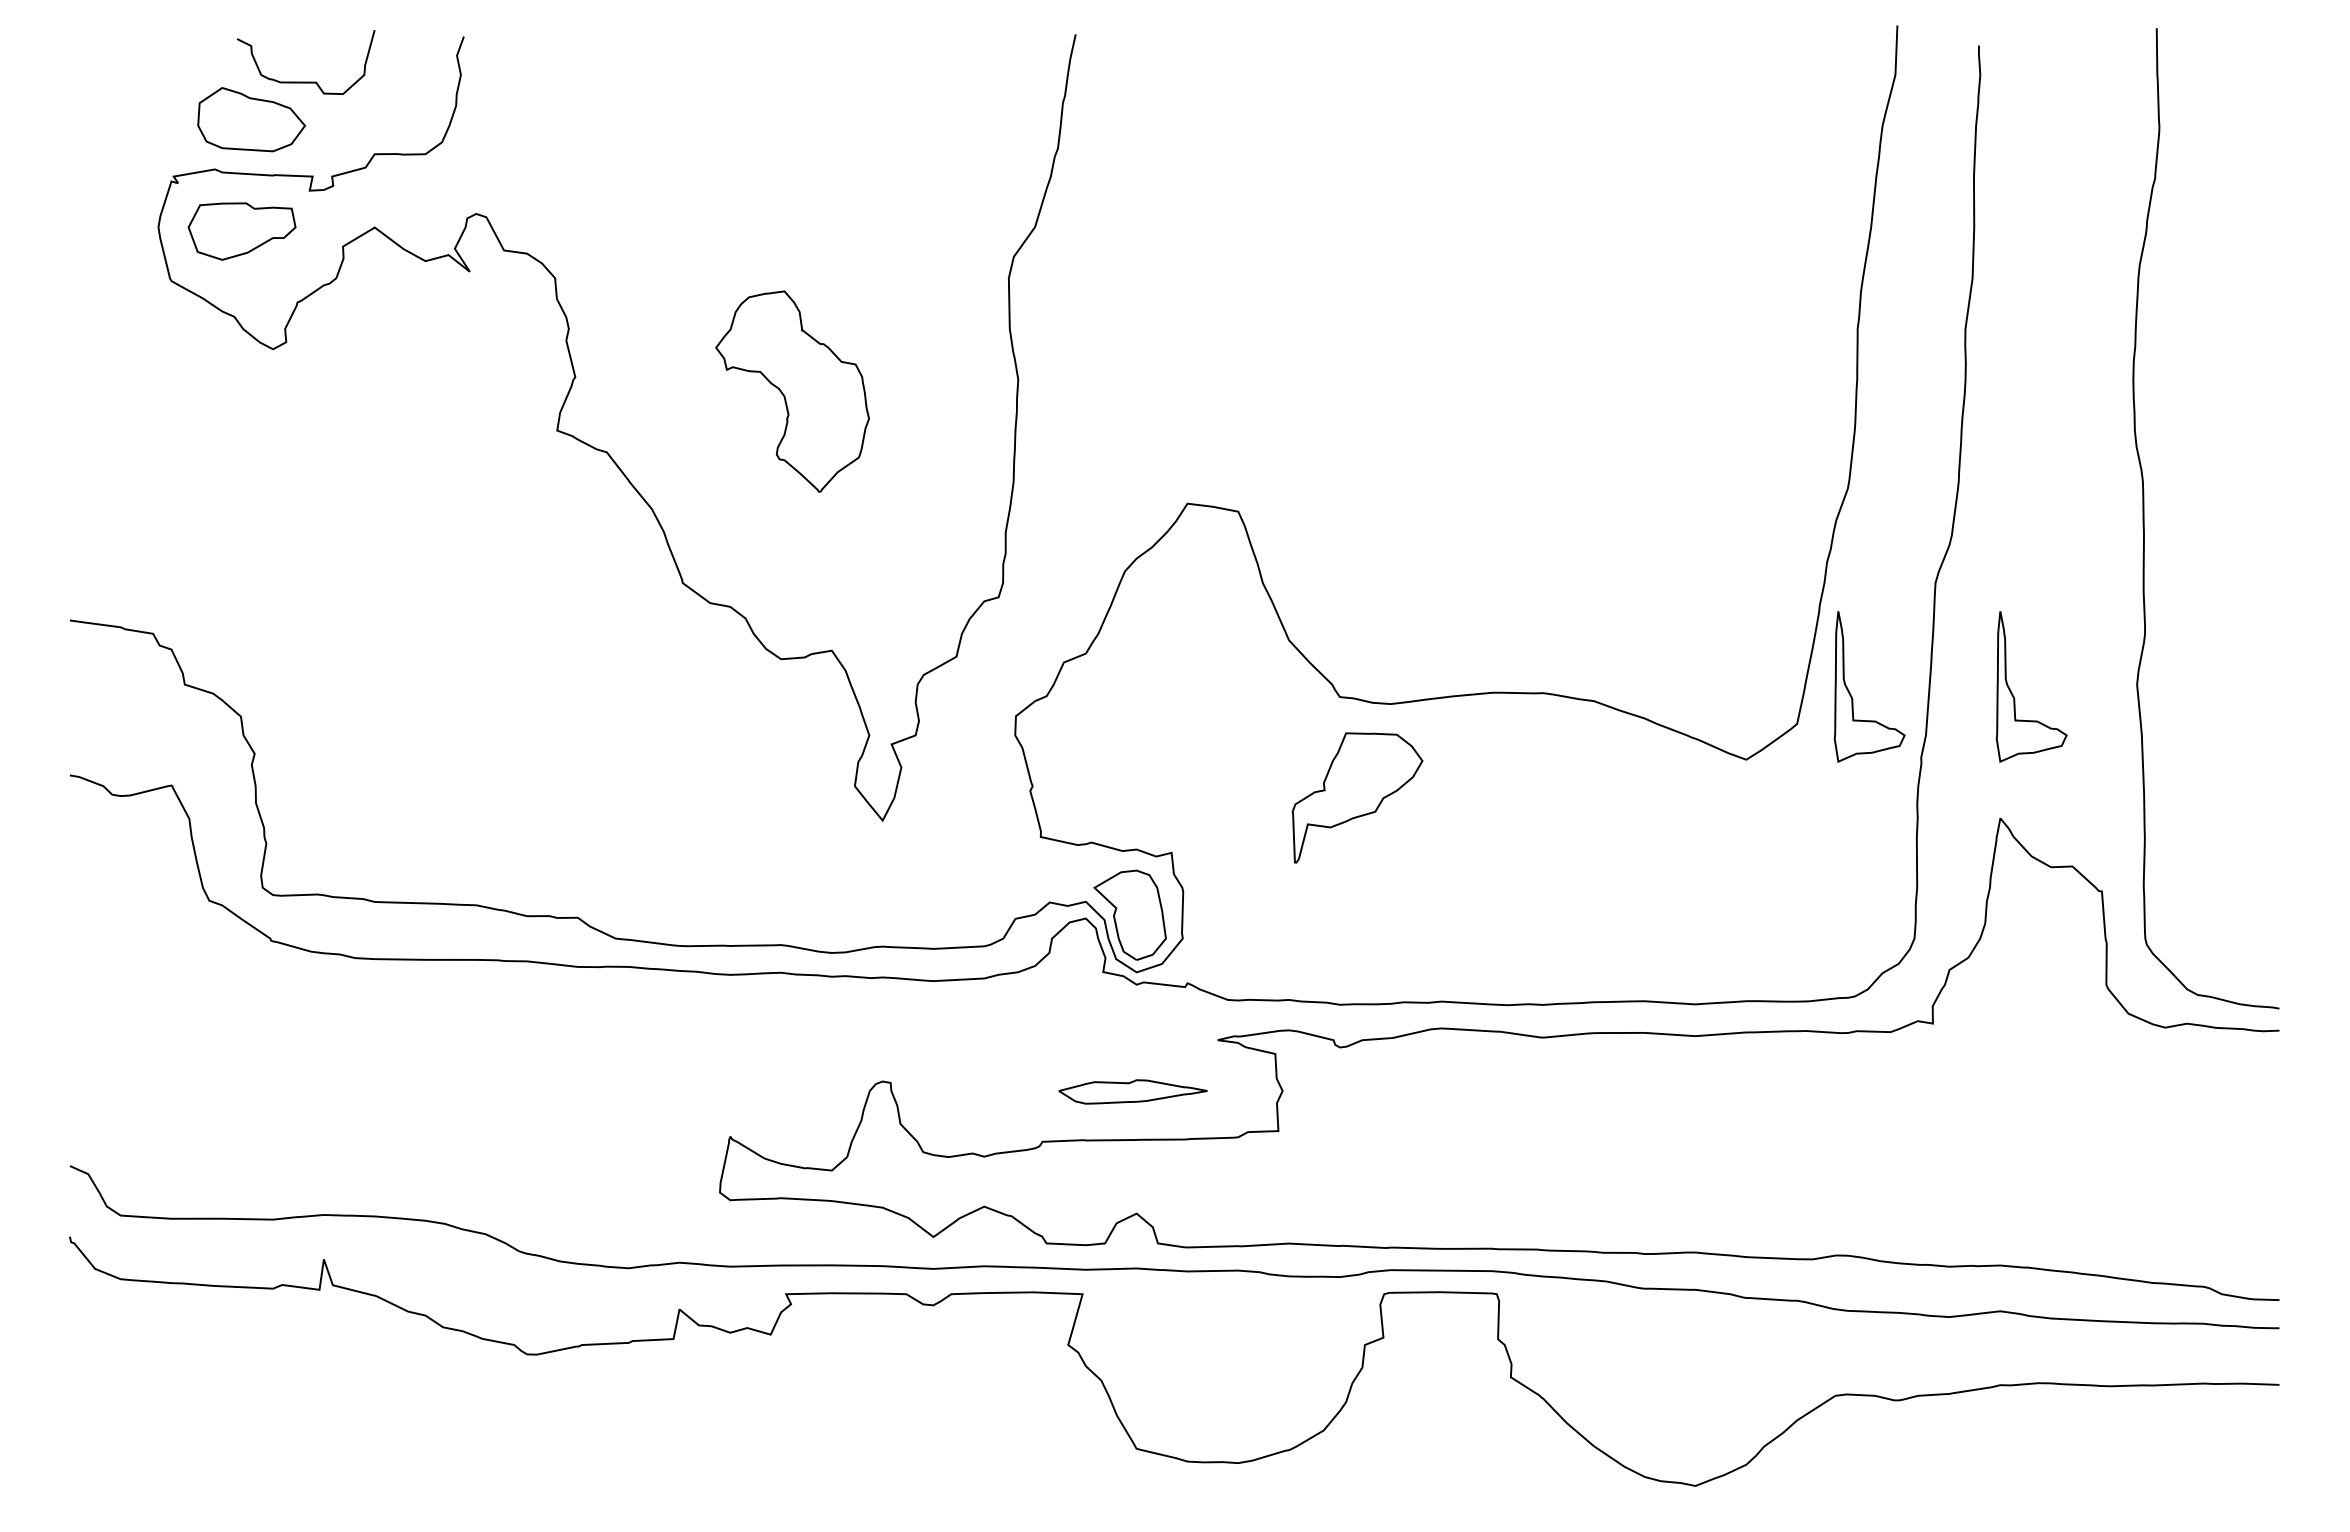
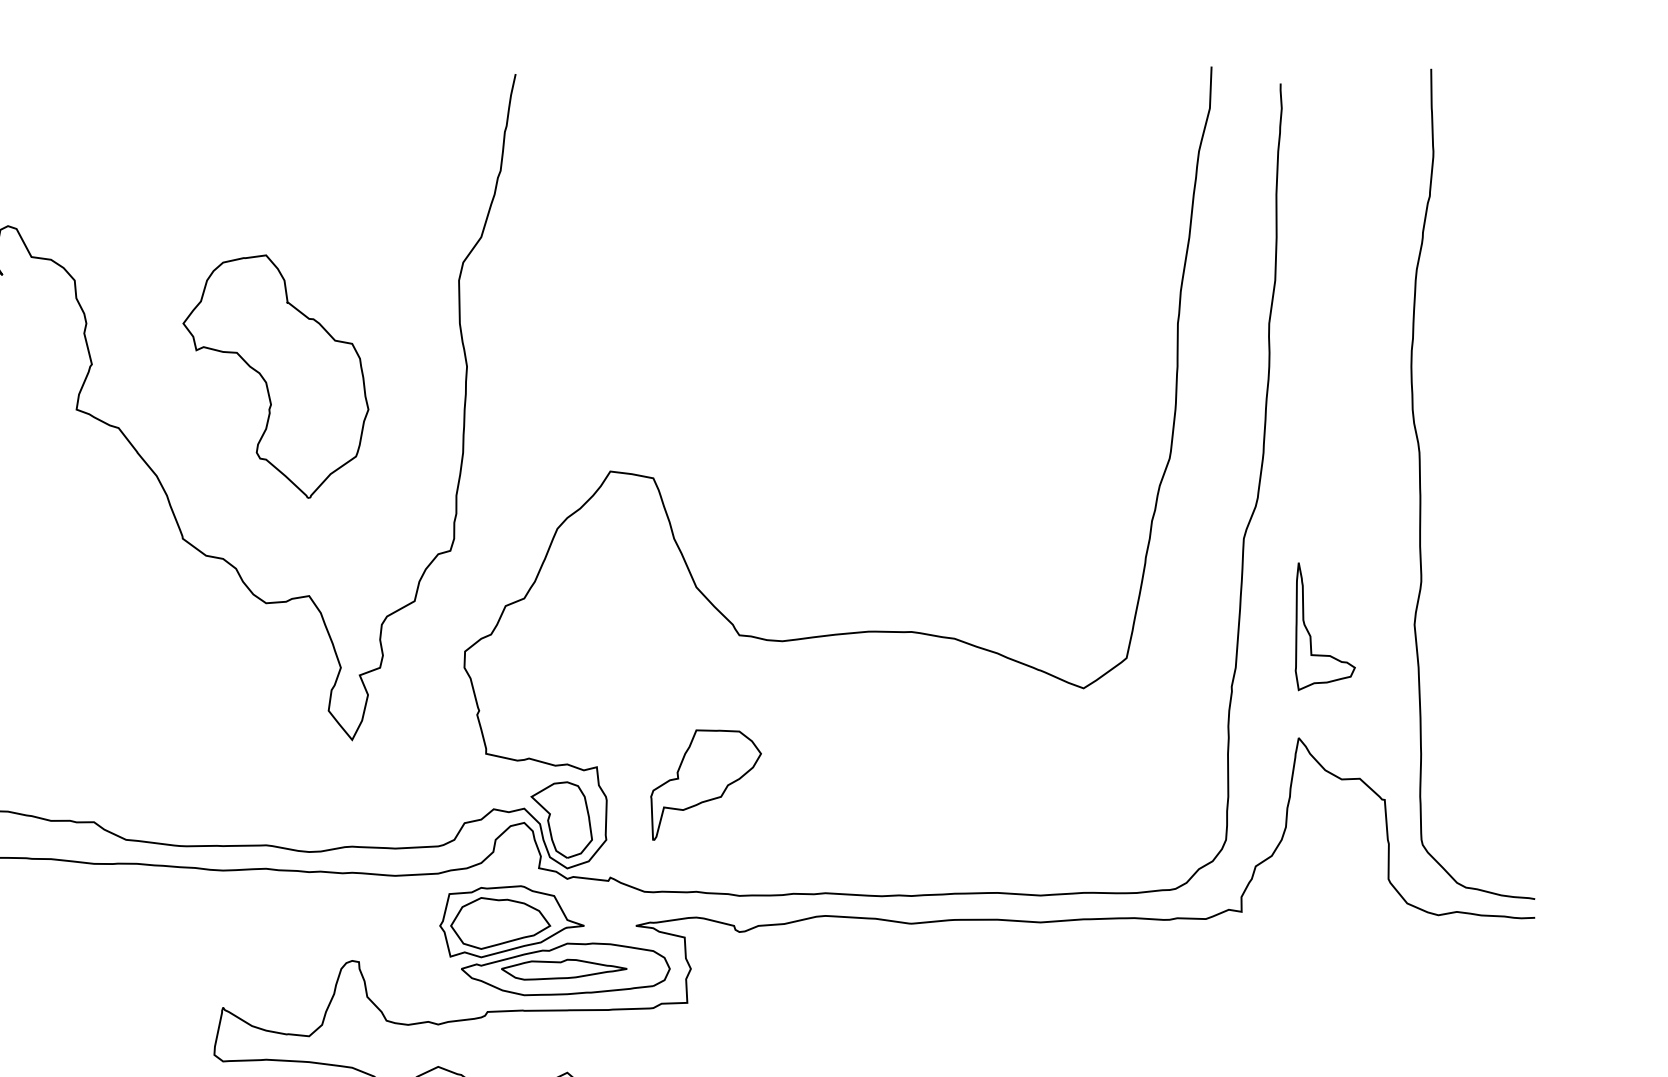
part: (792, 391) -> (275, 376), size x1.43
part: (1851, 694) -> (1172, 633), removed
part: (1357, 797) -> (706, 784), moved
part: (1121, 1057) -> (554, 940), added

